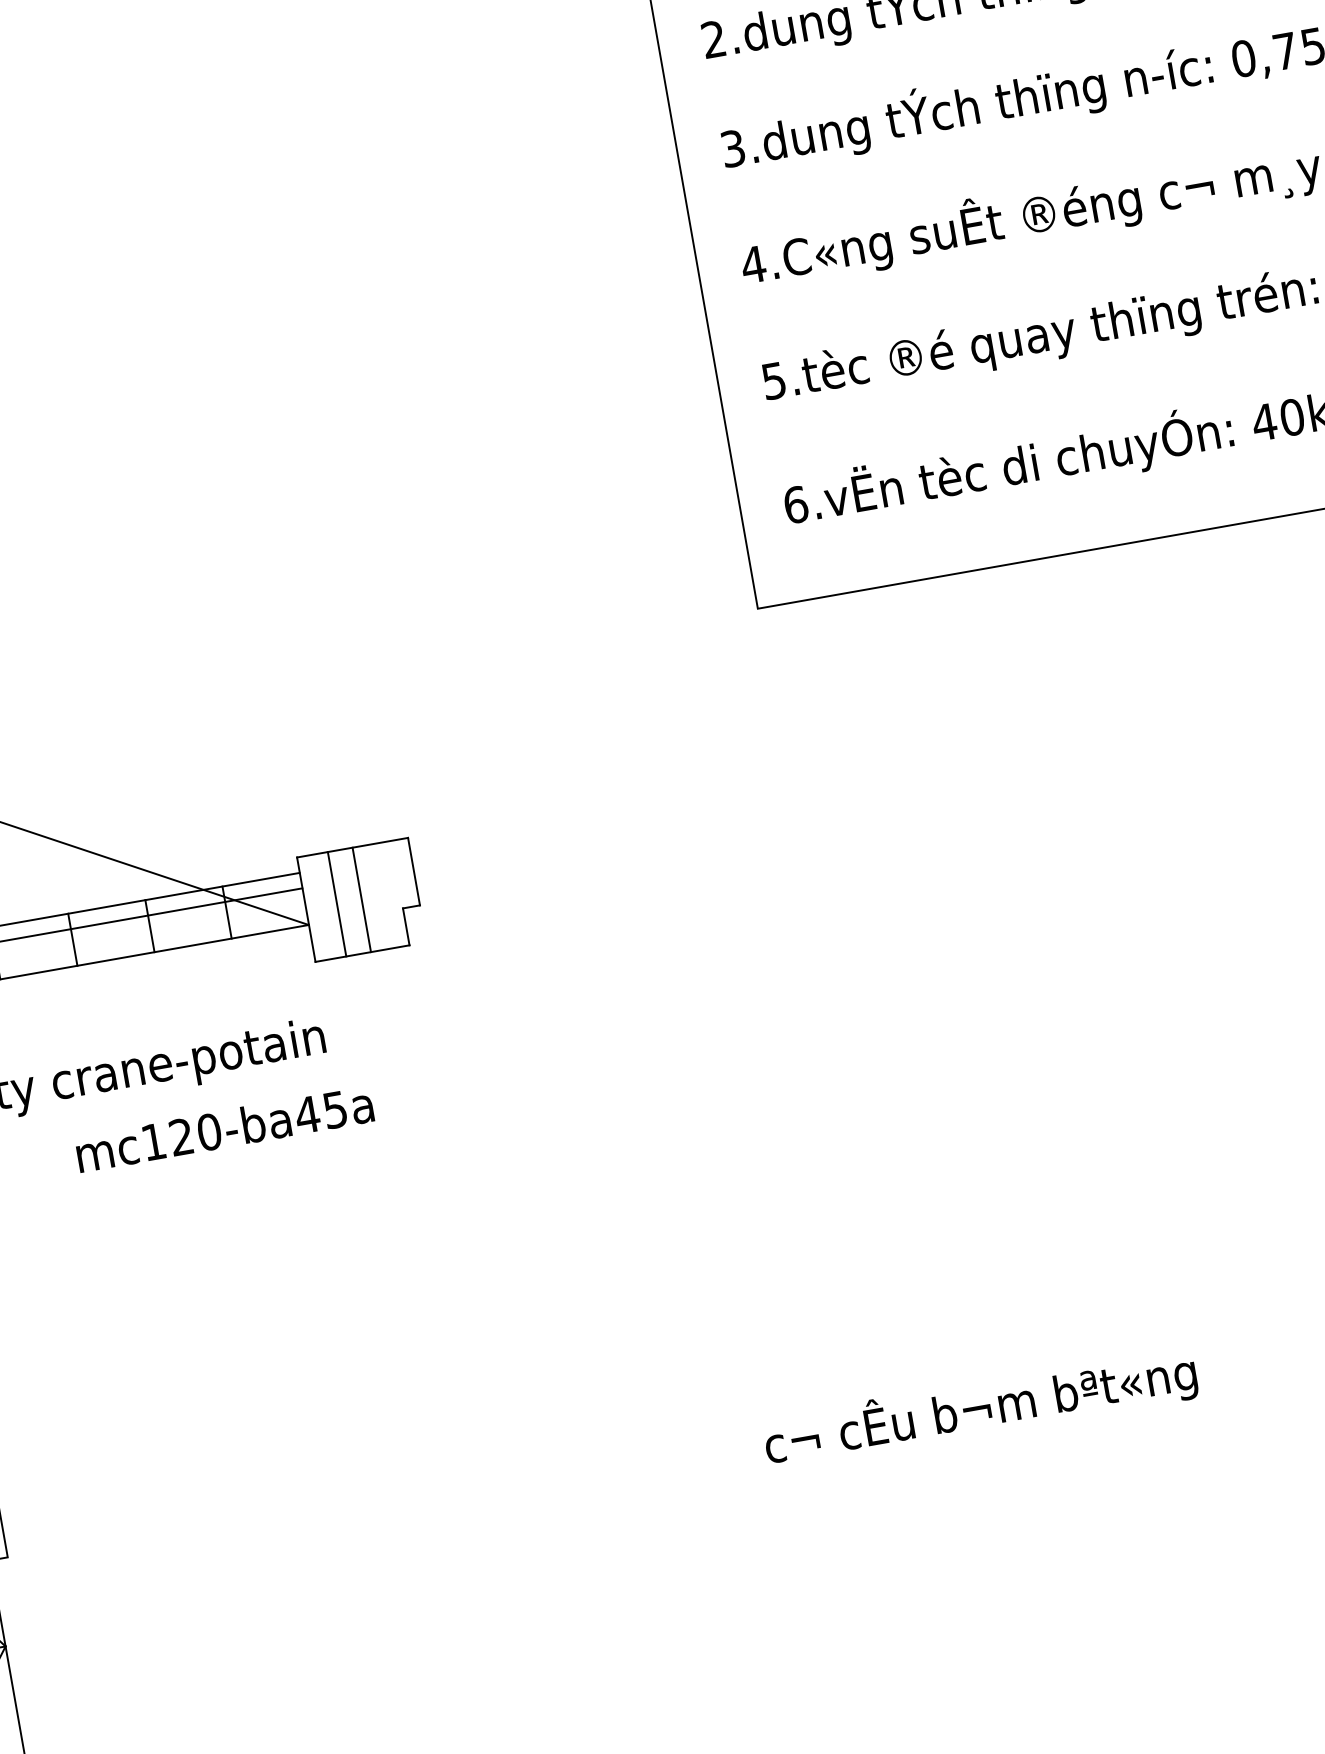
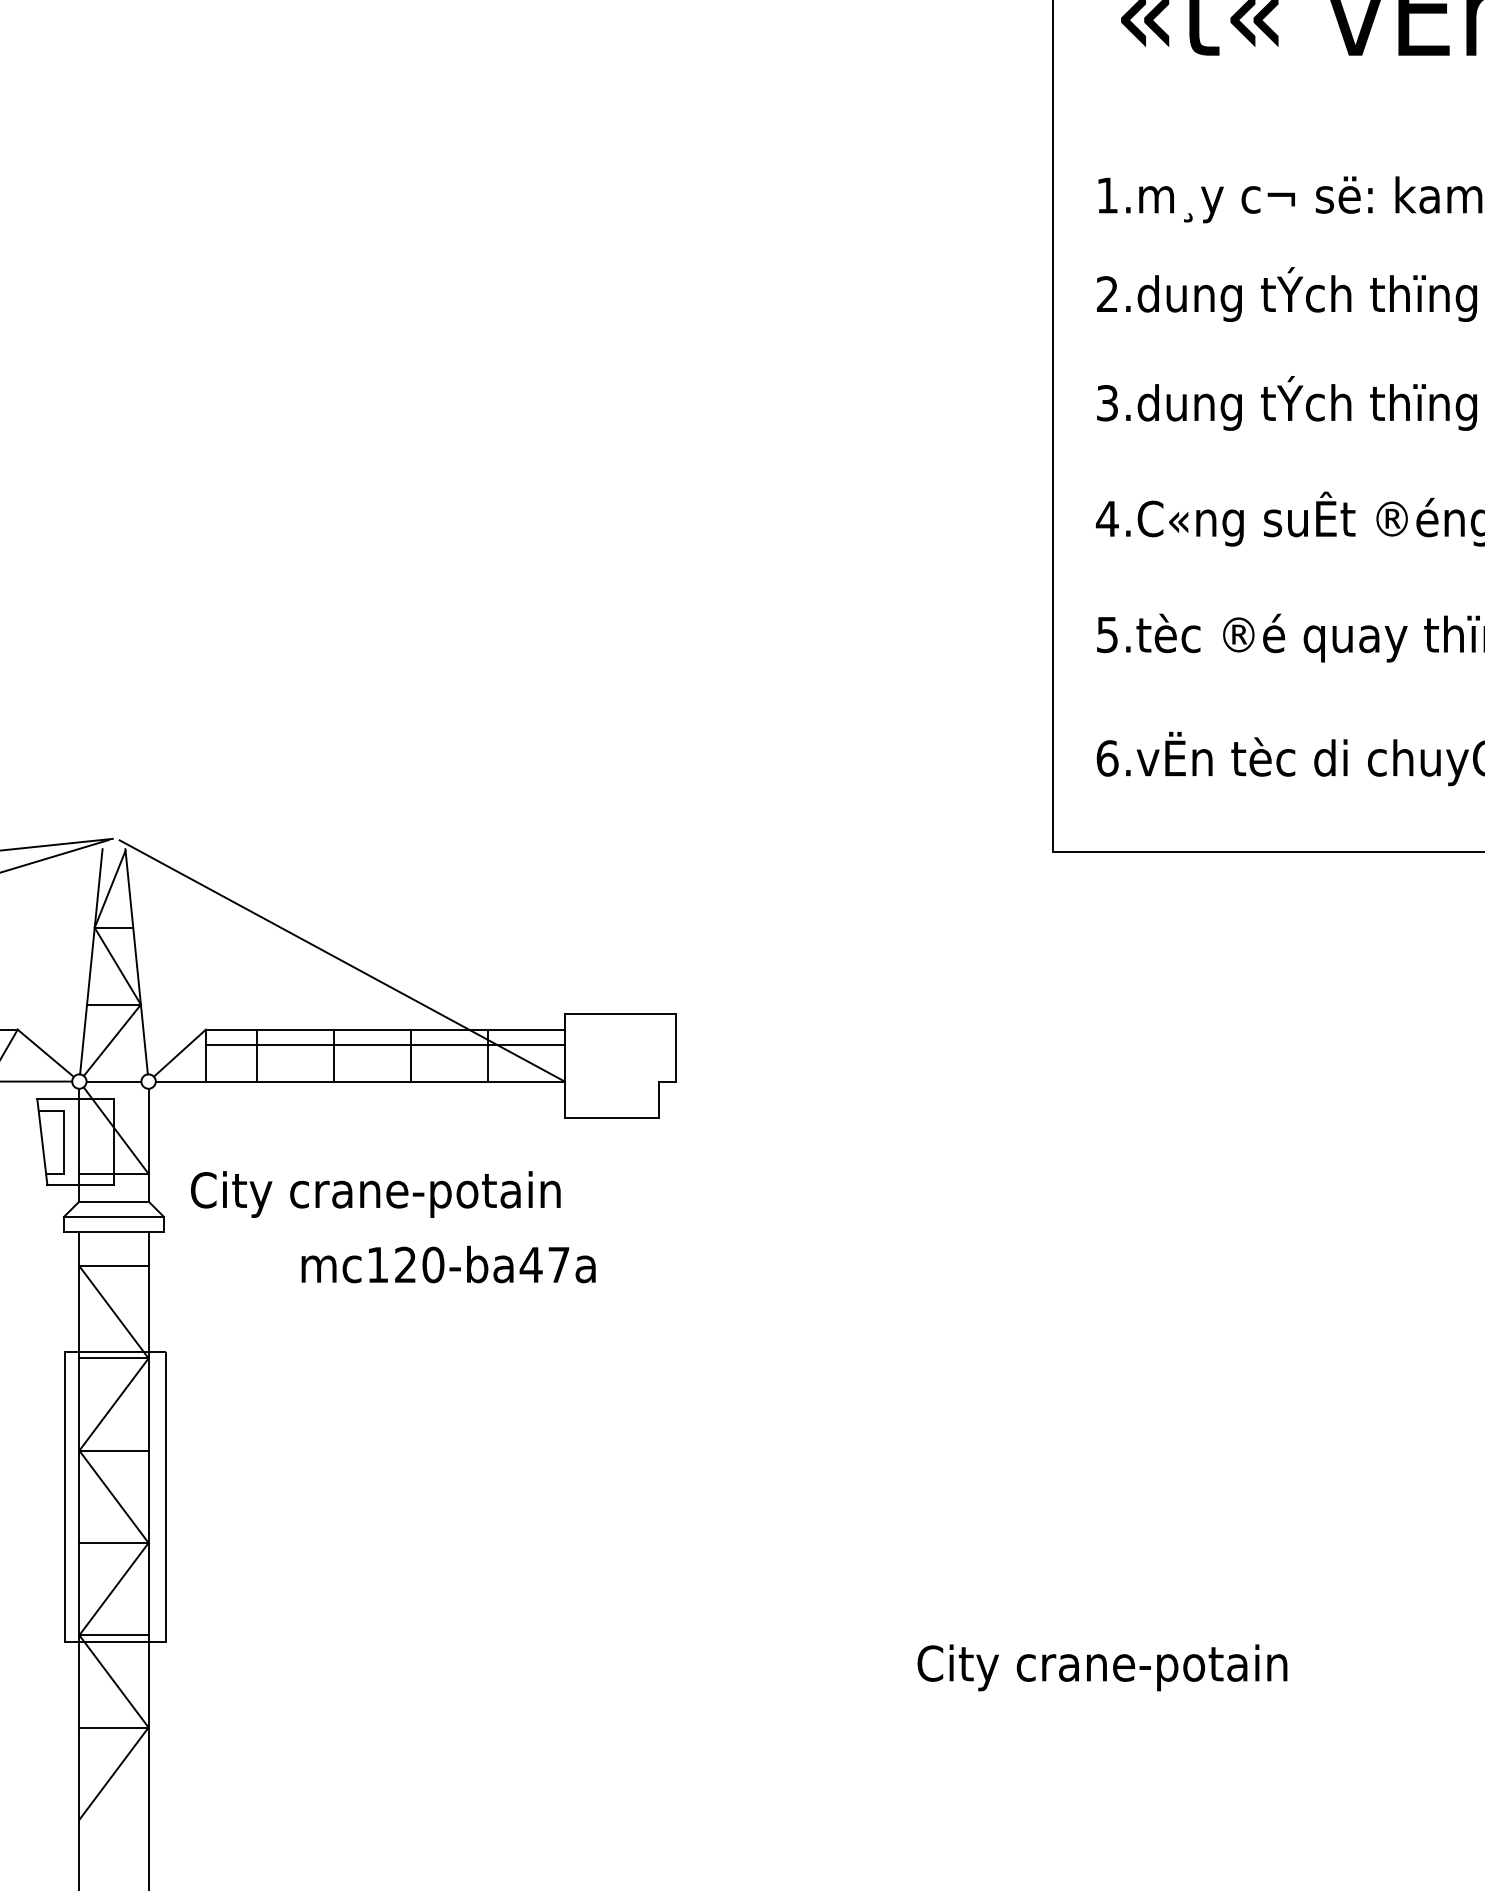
line: (361, 900) -> (620, 1066), removed
line: (336, 904) -> (595, 1066), removed
text: (334, 1110) -> (558, 1265), mc120-ba45a -> mc120-ba47a
text: (980, 1408) -> (1131, 1663), c¬ cÊu b¬m bªt«ng -> City crane-potain

